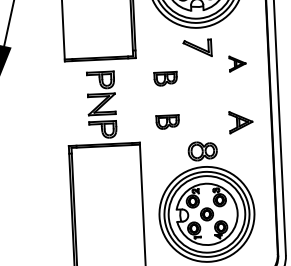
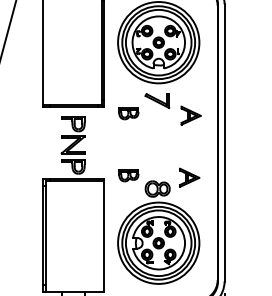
part: (237, 63) -> (190, 115), size x1.43
part: (165, 78) -> (128, 113), moved
part: (167, 121) -> (128, 175), moved
part: (240, 121) -> (189, 177), moved

